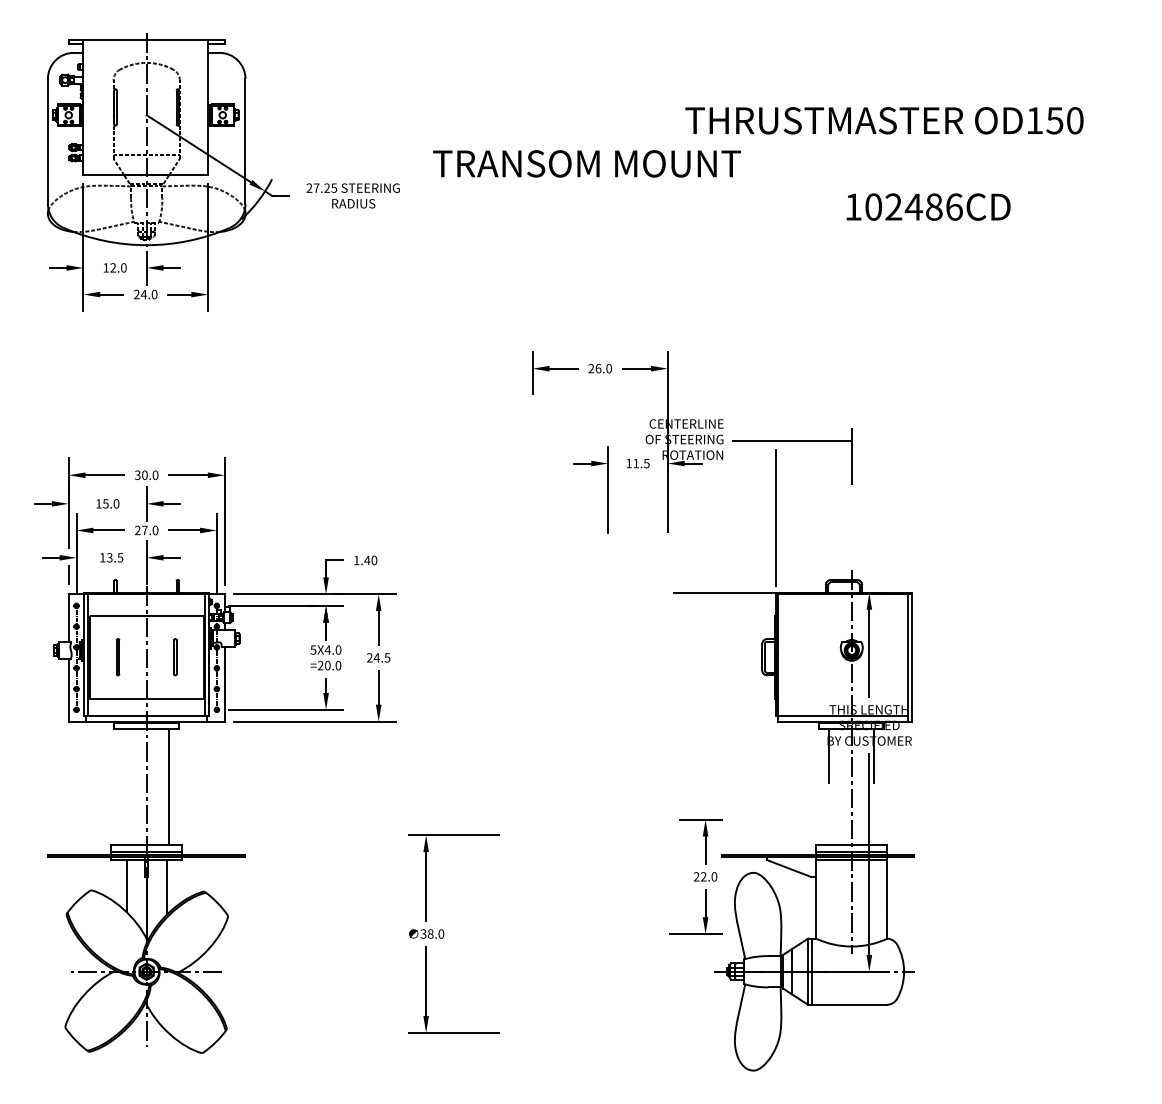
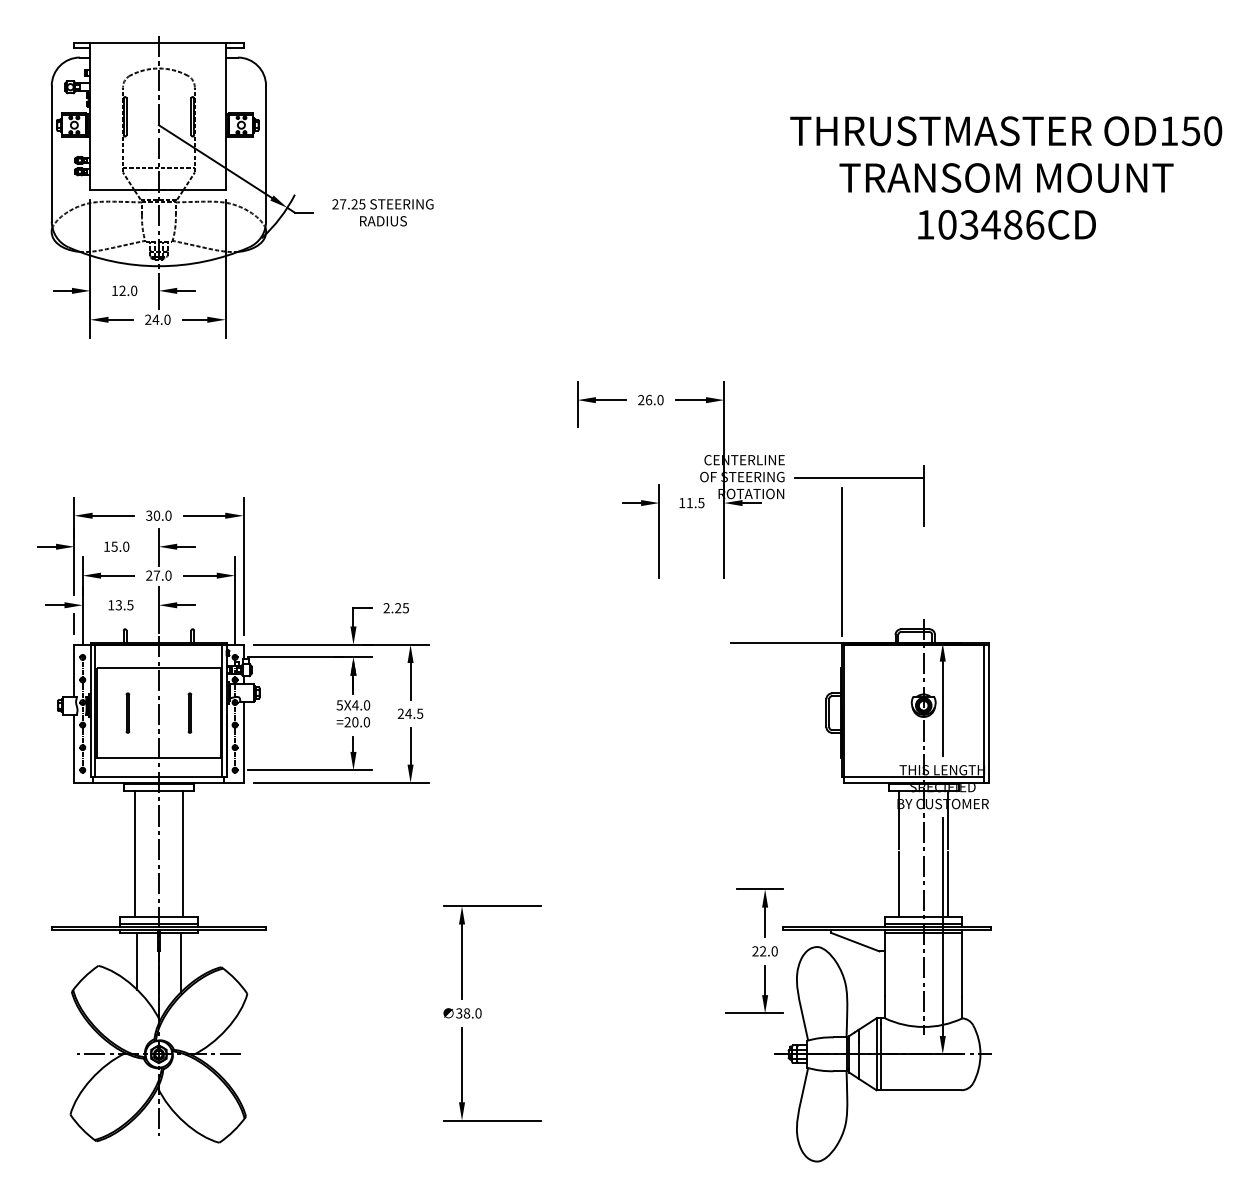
text: (884, 121) -> (1006, 131), moved
text: (586, 163) -> (1006, 177), moved
text: (893, 206) -> (969, 224), 102486CD -> 103486CD
text: (365, 560) -> (396, 608), 1.40 -> 2.25
line: (124, 787) -> (134, 854), added
line: (829, 815) -> (899, 884), added
line: (874, 815) -> (948, 884), added

